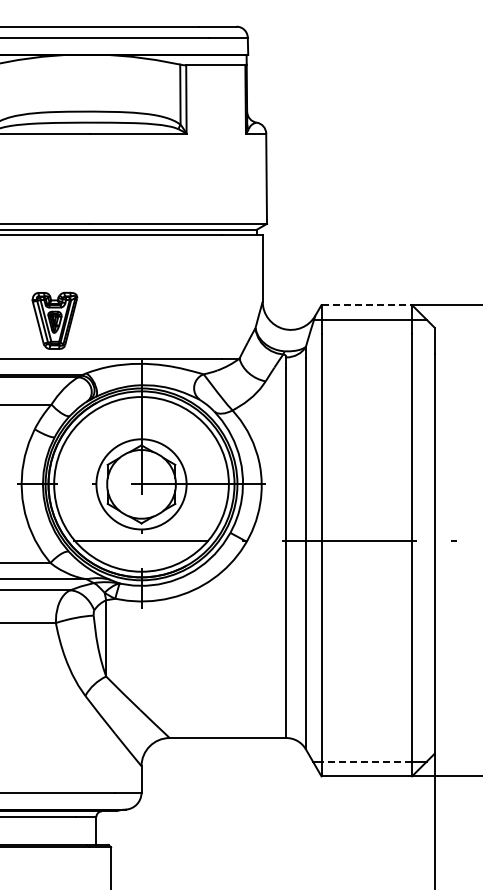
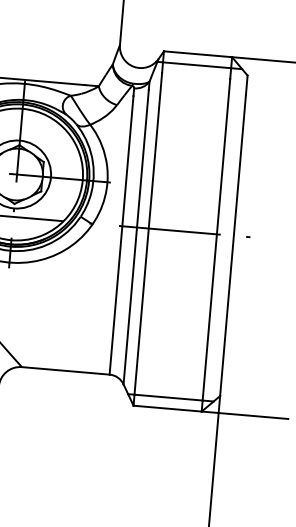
line: (367, 305) -> (198, 54), dashed -> solid
line: (366, 761) -> (168, 397), dashed -> solid

